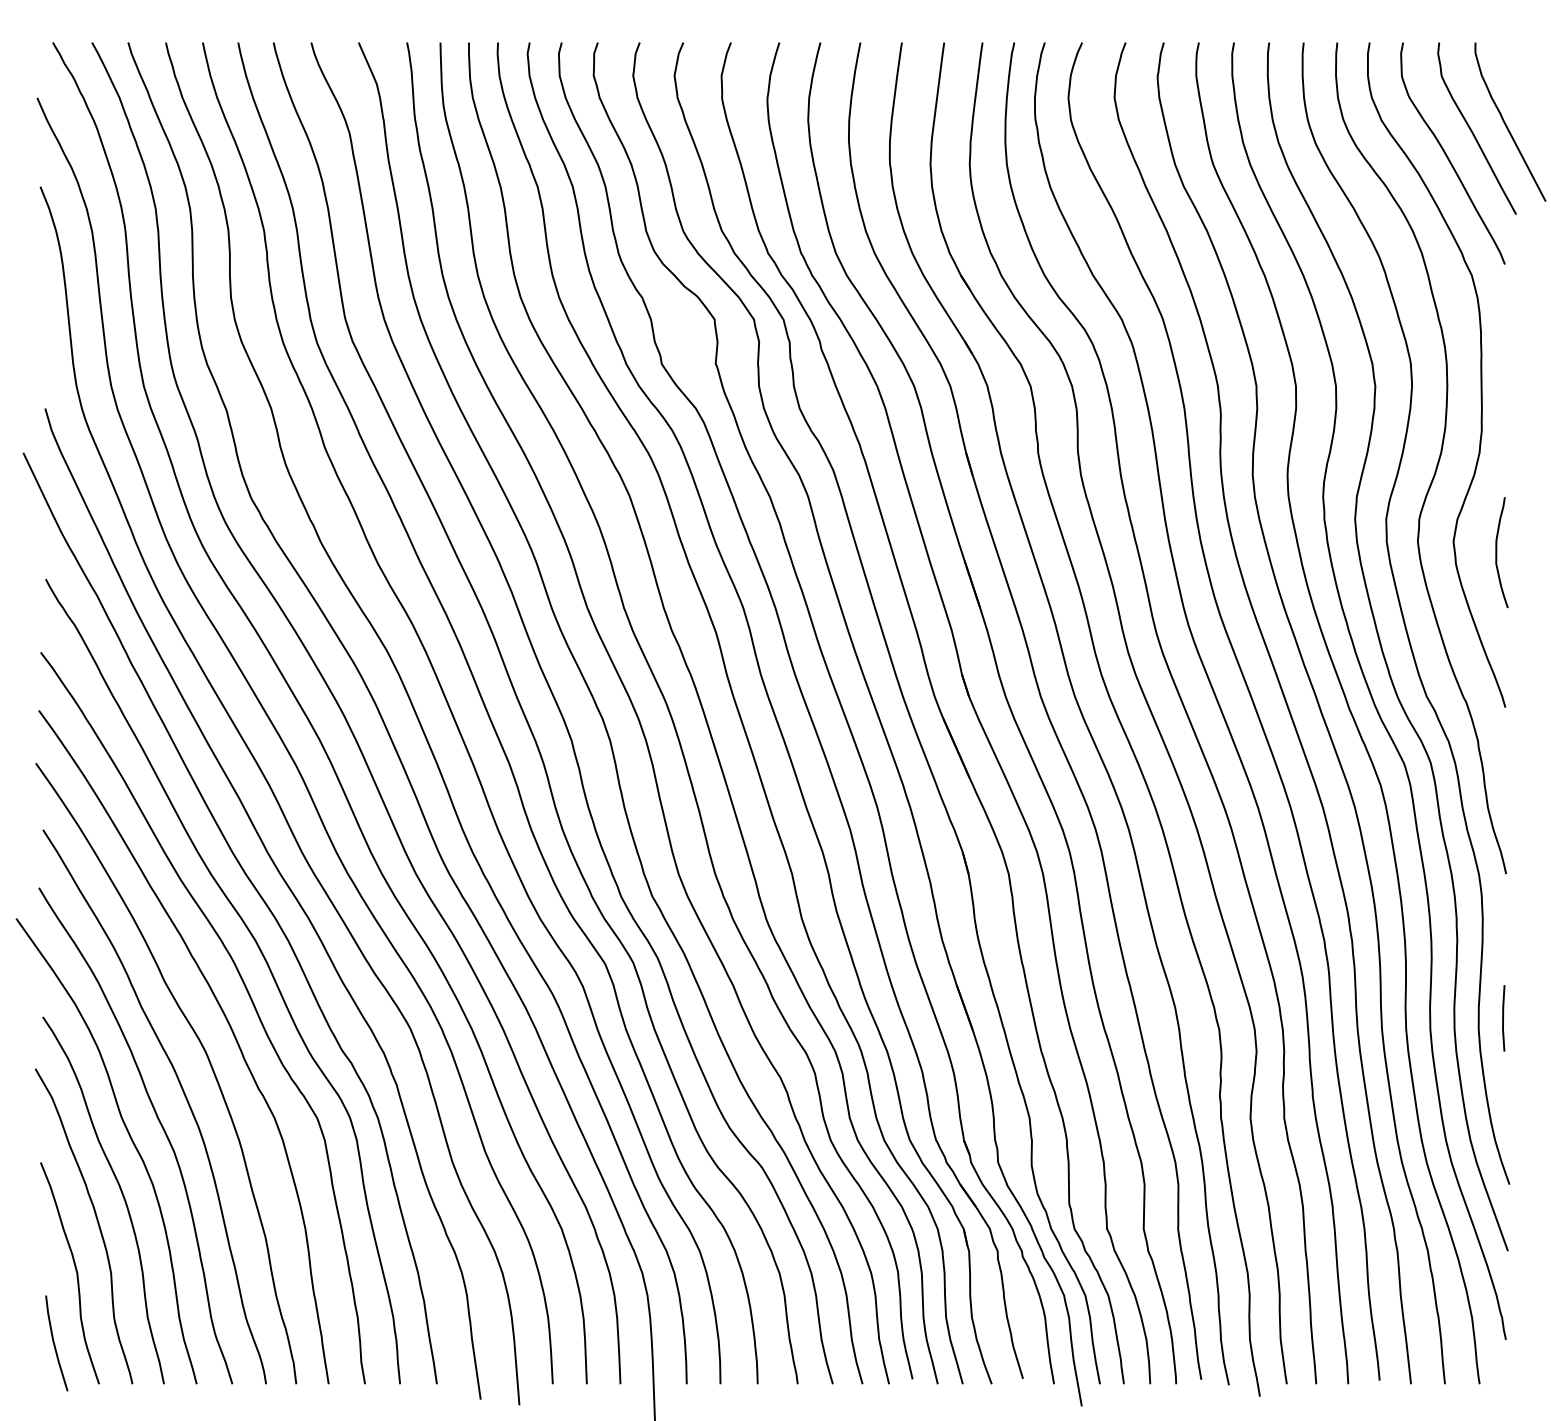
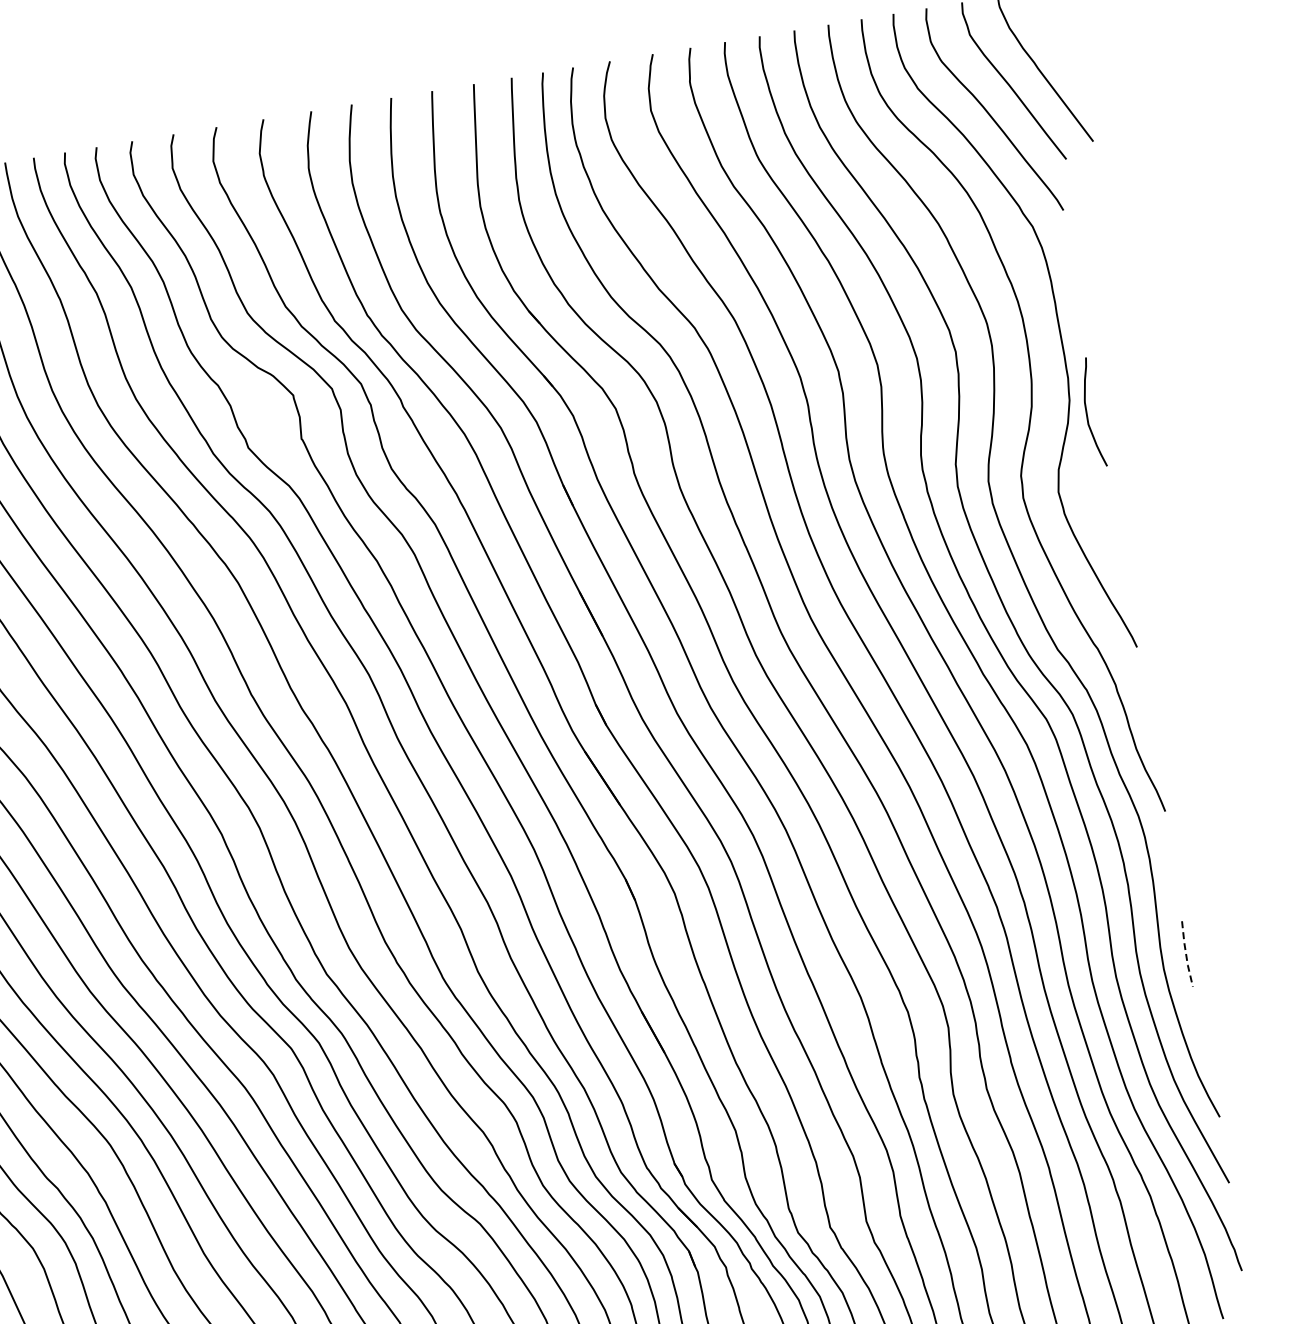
curve: (1497, 552) -> (1087, 413), moved
line: (1503, 1018) -> (1186, 954), solid -> dashed

